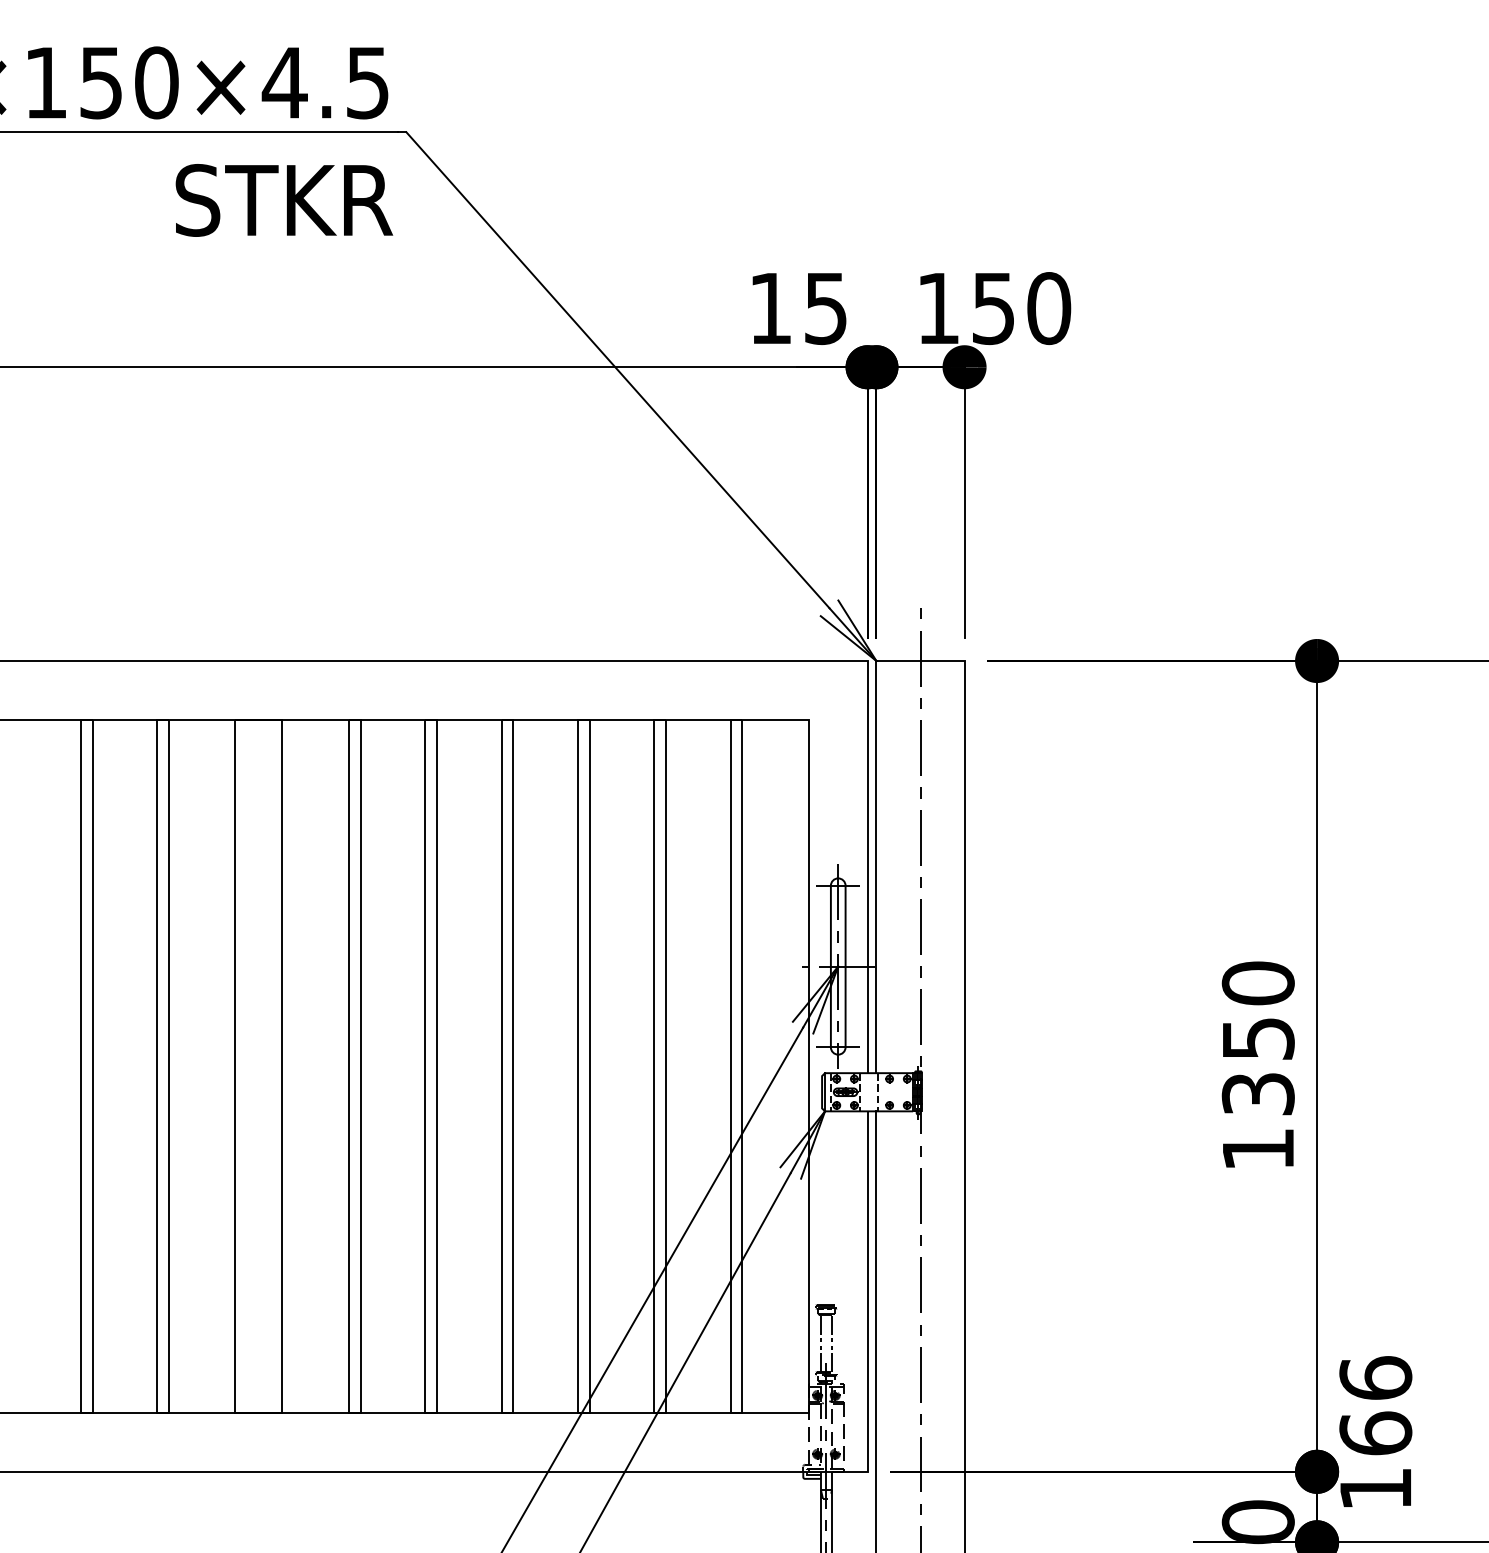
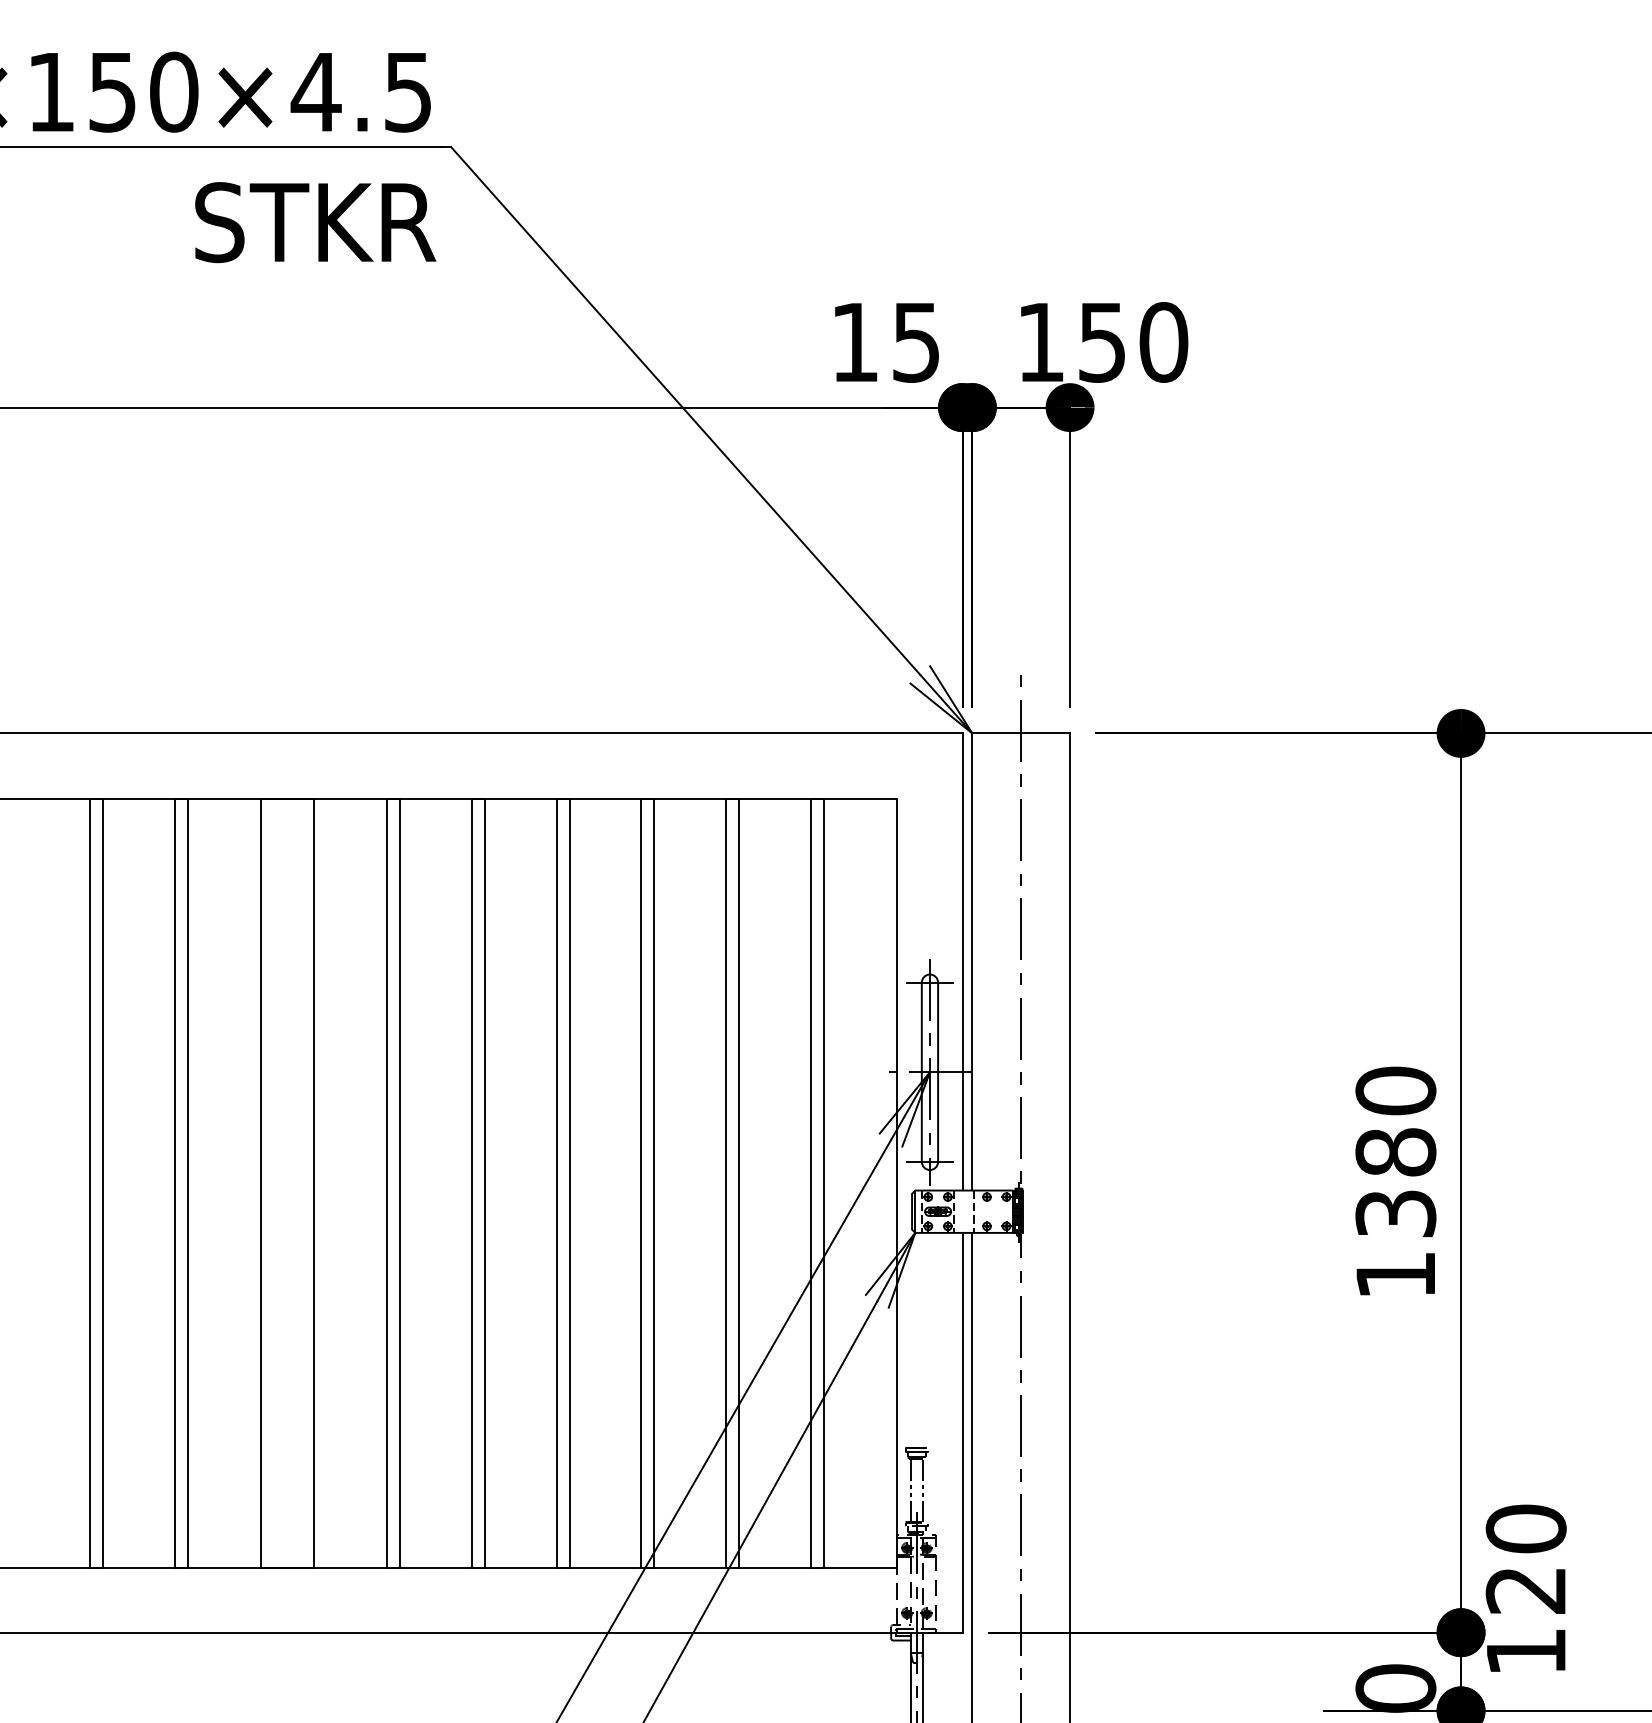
text: (1257, 1038) -> (1395, 1152), 1350 -> 1380
text: (1375, 1405) -> (1525, 1559), 166 -> 120

